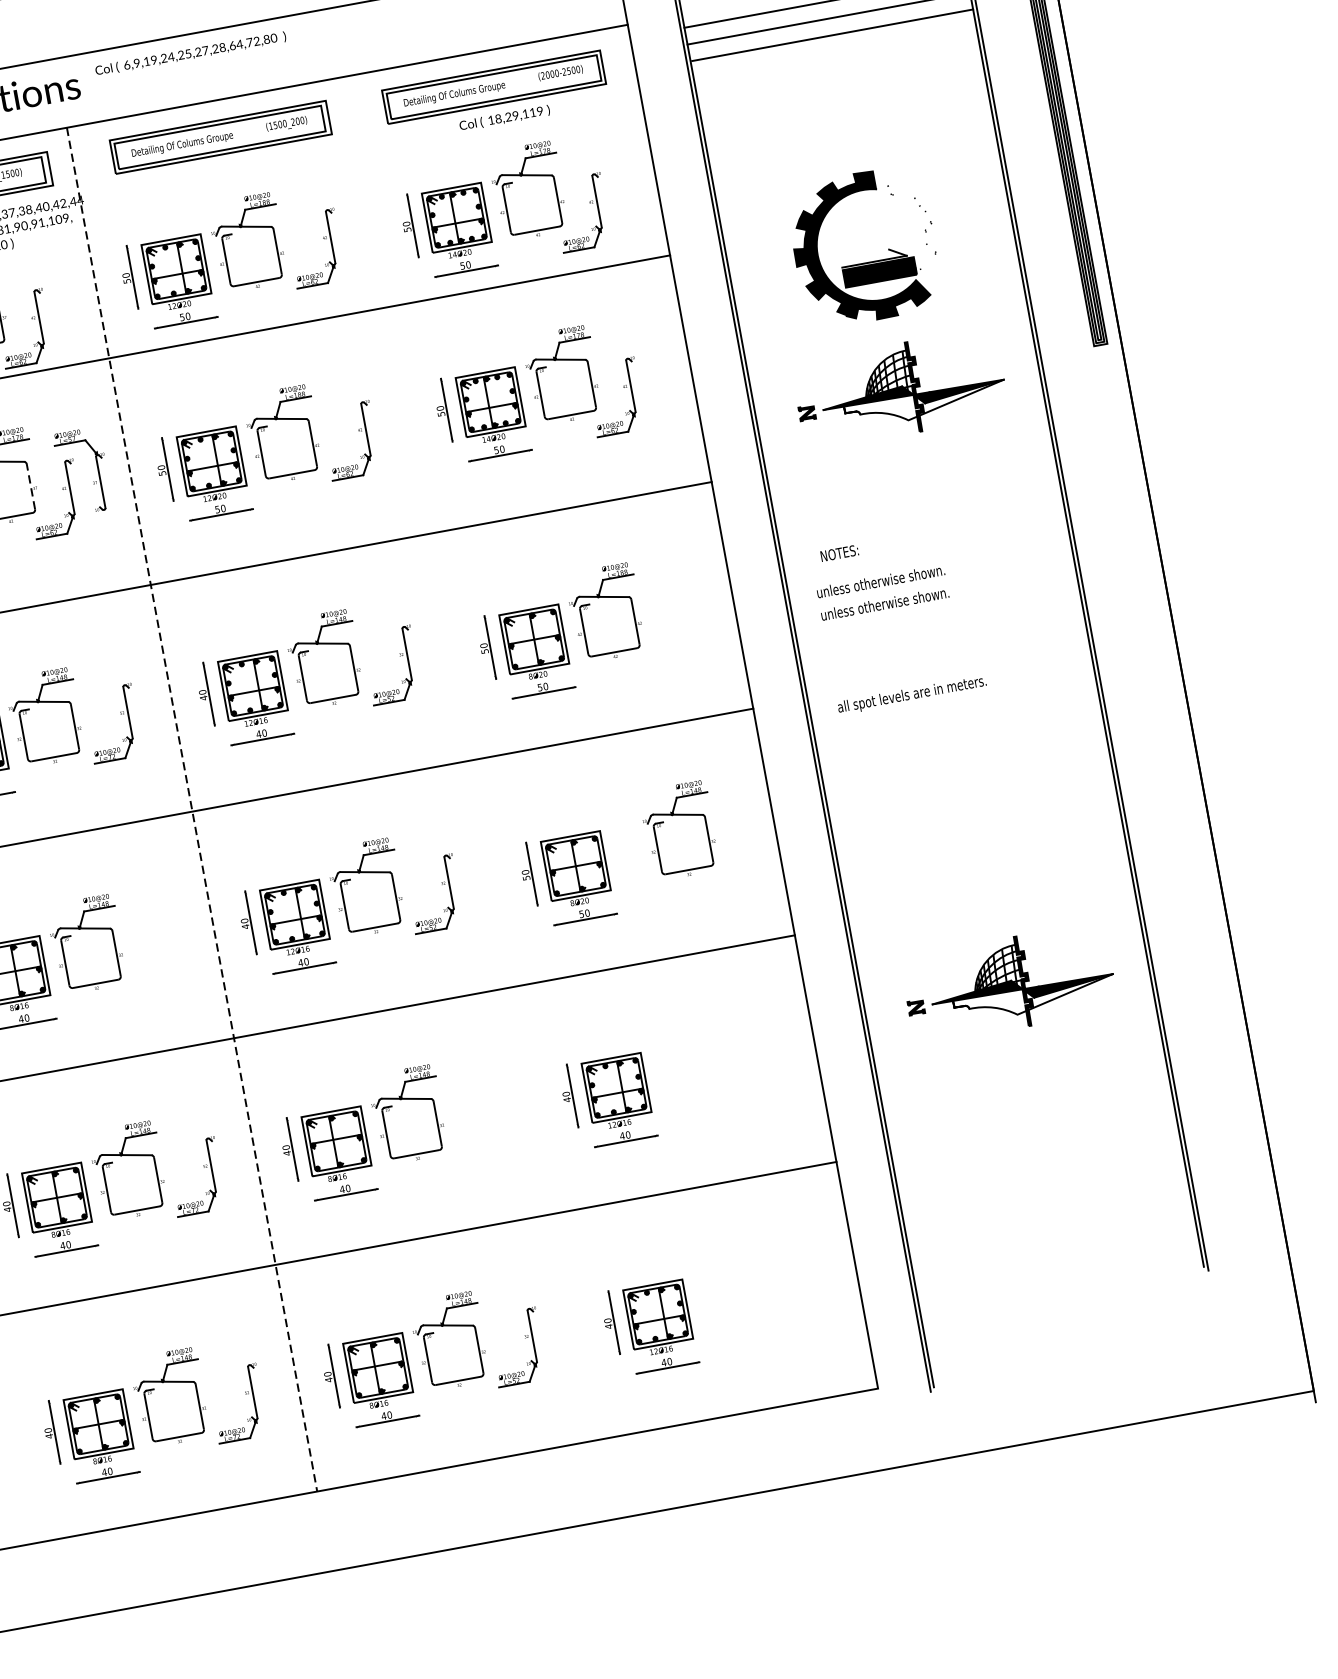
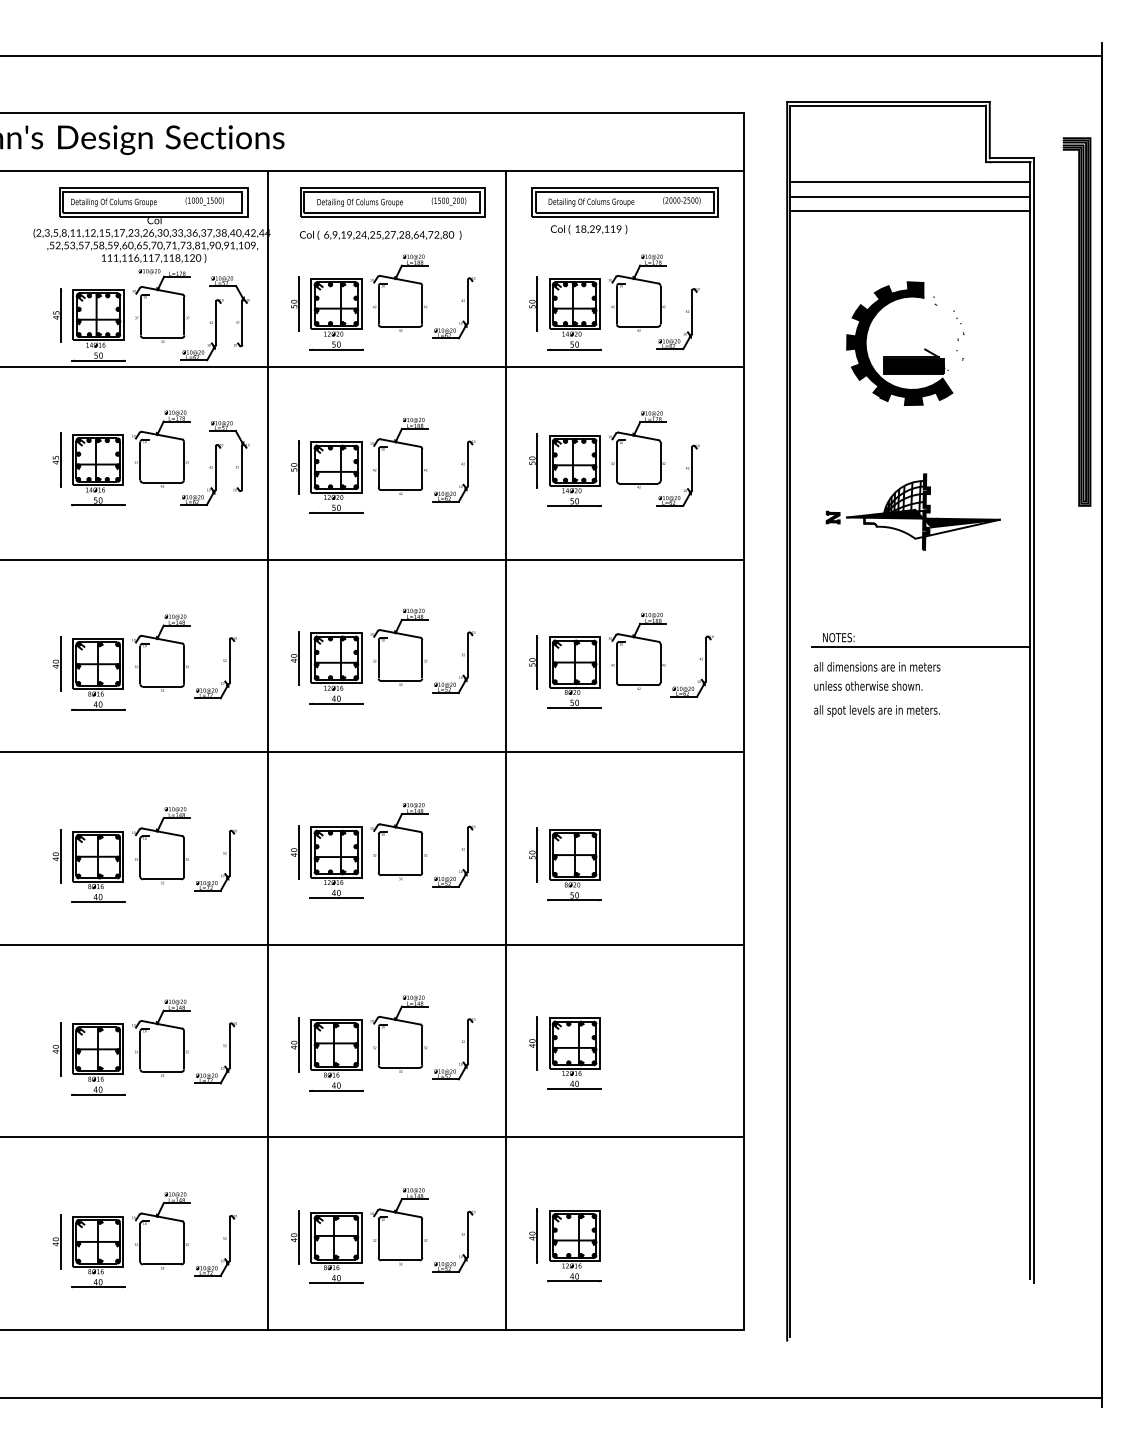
text: (190, 53) -> (380, 234), moved
text: (504, 118) -> (588, 229), moved
part: (867, 262) -> (905, 356), moved
part: (66, 298) -> (241, 311), added
line: (31, 486) -> (184, 460), dashed -> solid
line: (939, 547) -> (921, 647), added
text: (891, 578) -> (877, 666), unless otherwise shown. -> all dimensions are in meters
part: (680, 609) -> (699, 659), added
text: (911, 695) -> (876, 711), moved
line: (473, 757) -> (506, 750), added
line: (191, 810) -> (267, 751), dashed -> solid
part: (678, 816) -> (666, 829), removed
part: (162, 941) -> (223, 854), added
part: (1008, 983) -> (912, 1016), removed
part: (483, 1111) -> (461, 1042), added

